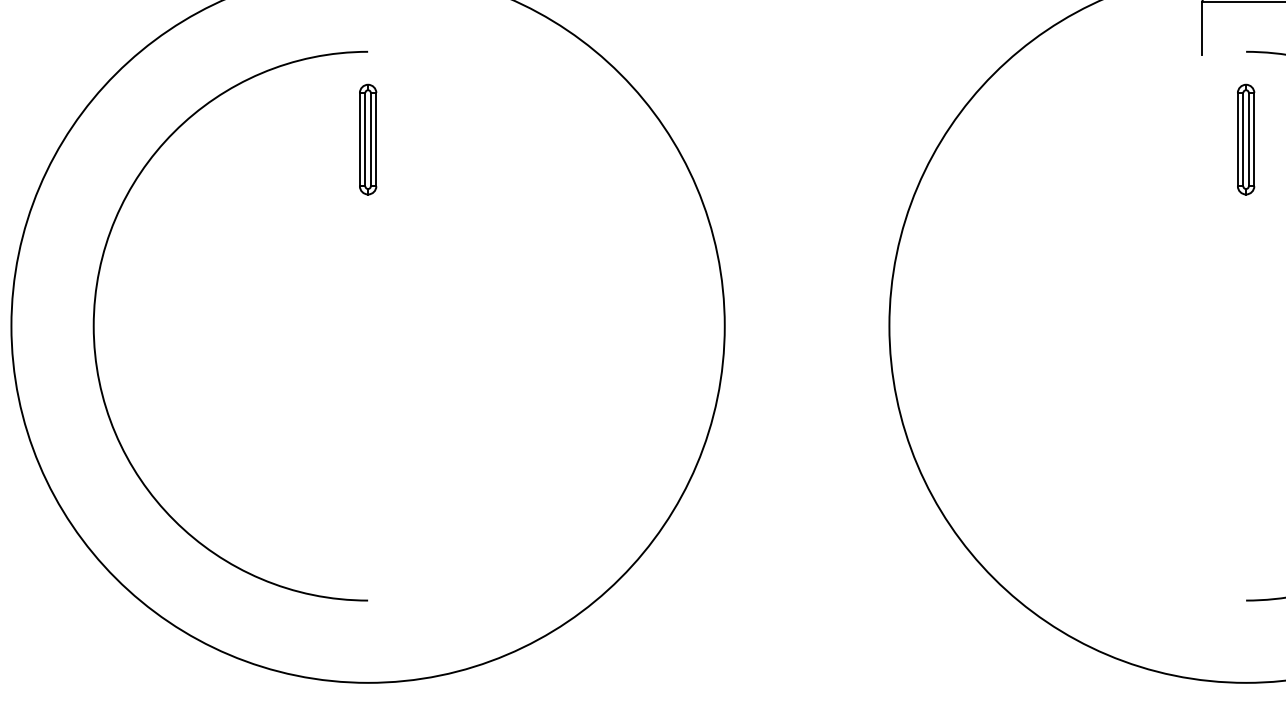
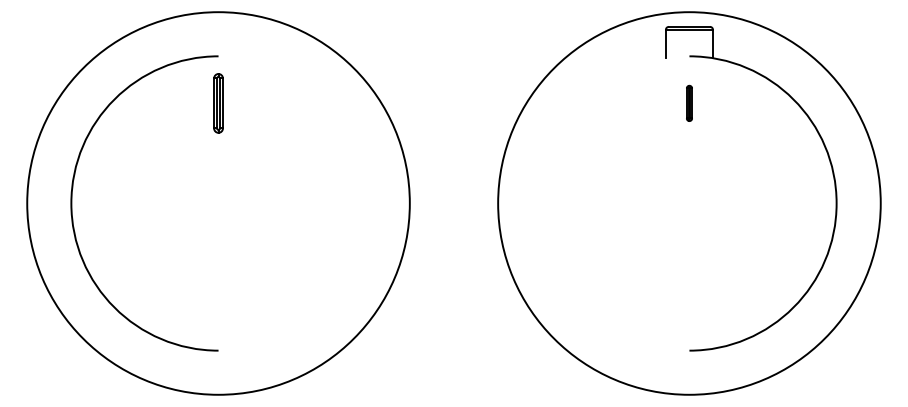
part: (1246, 139) -> (689, 103), size x0.6

